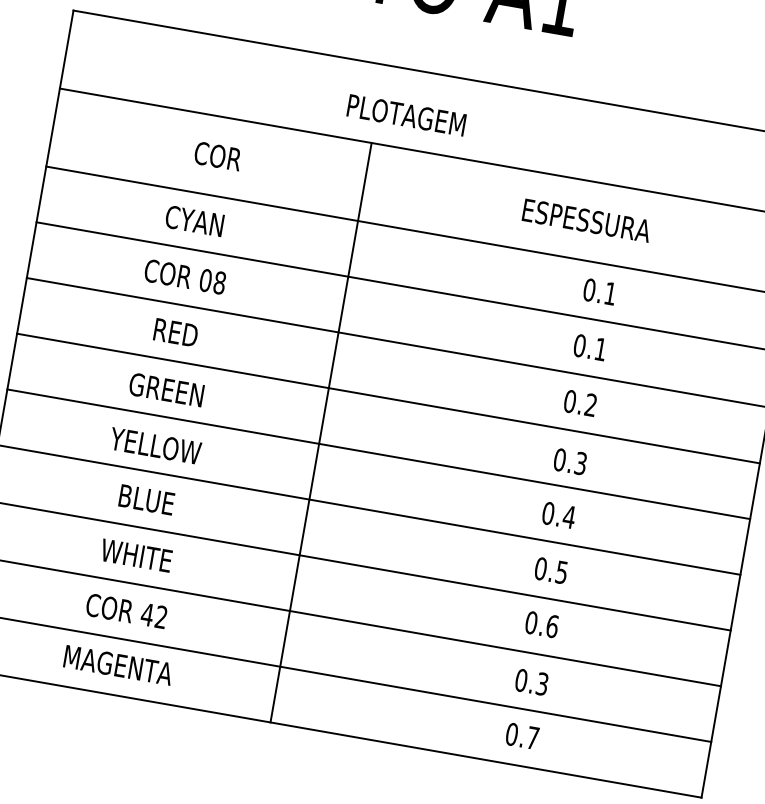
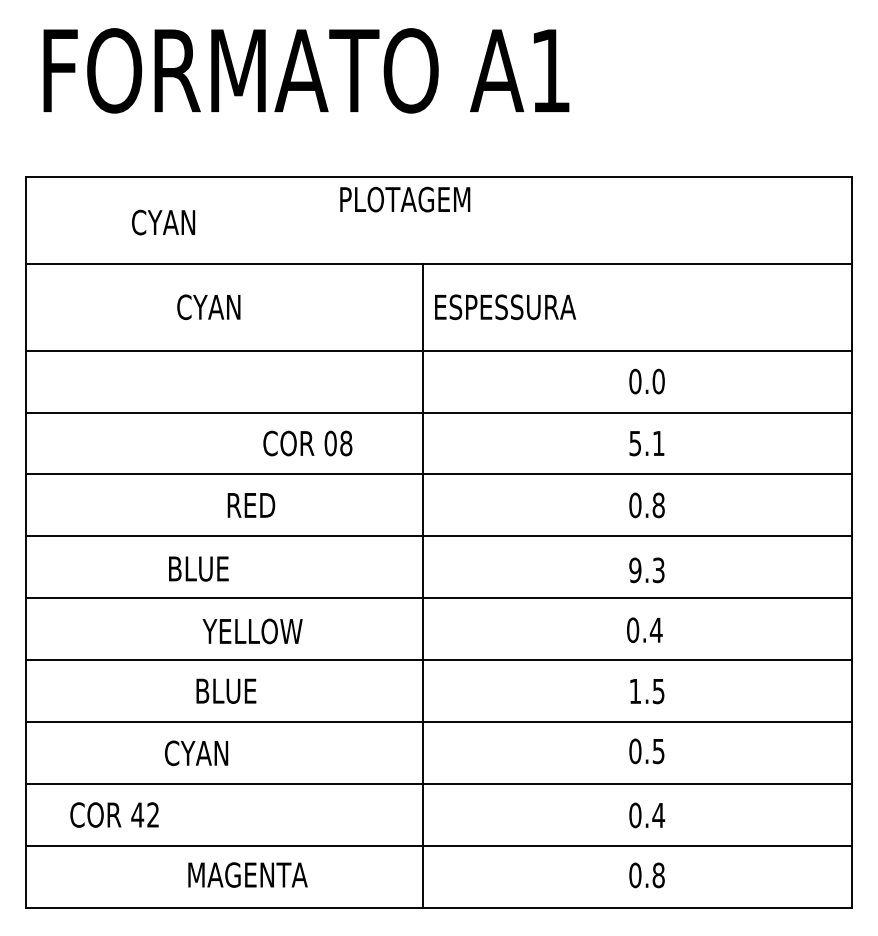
text: (406, 115) -> (405, 199), moved
text: (217, 156) -> (208, 307), COR -> CYAN
text: (586, 220) -> (505, 307), moved
text: (194, 221) -> (163, 222), moved
text: (184, 276) -> (307, 443), moved
text: (610, 293) -> (658, 381), 0.1 -> 0.0
text: (176, 332) -> (251, 505), moved
text: (579, 345) -> (635, 443), 0.1 -> 5.1
text: (166, 389) -> (197, 568), GREEN -> BLUE
text: (590, 405) -> (658, 505), 0.2 -> 0.8
line: (320, 432) -> (422, 585), moved
text: (155, 446) -> (252, 631), moved
text: (559, 460) -> (635, 570), 0.3 -> 9.3
text: (147, 499) -> (226, 690), moved
text: (136, 555) -> (196, 753), WHITE -> CYAN
text: (540, 568) -> (635, 691), 0.5 -> 1.5
text: (126, 610) -> (114, 814), moved
text: (552, 626) -> (658, 751), 0.6 -> 0.5
text: (118, 664) -> (247, 874), moved
text: (542, 684) -> (658, 815), 0.3 -> 0.4
text: (532, 738) -> (658, 875), 0.7 -> 0.8

